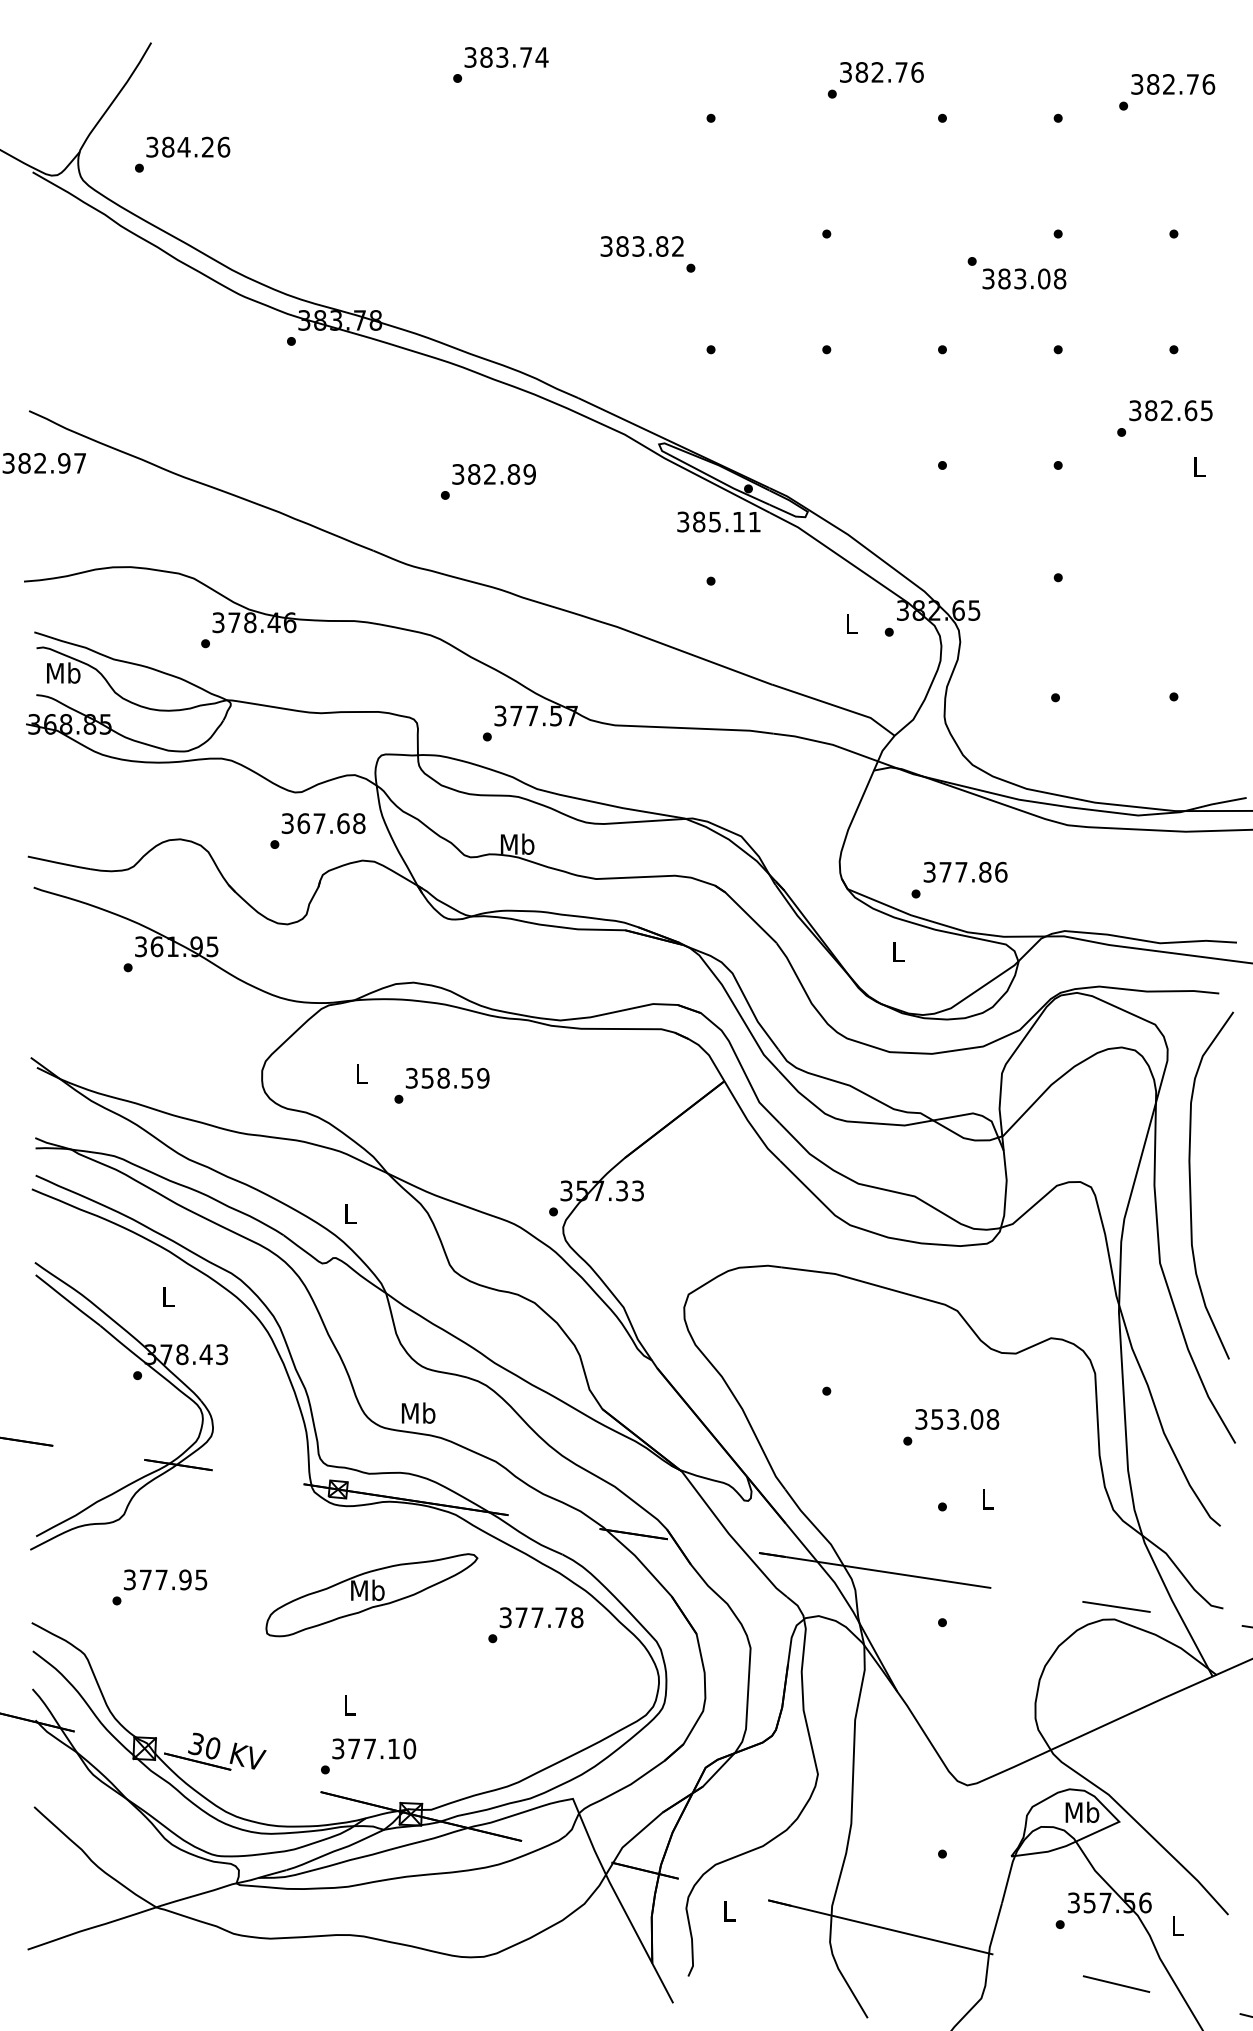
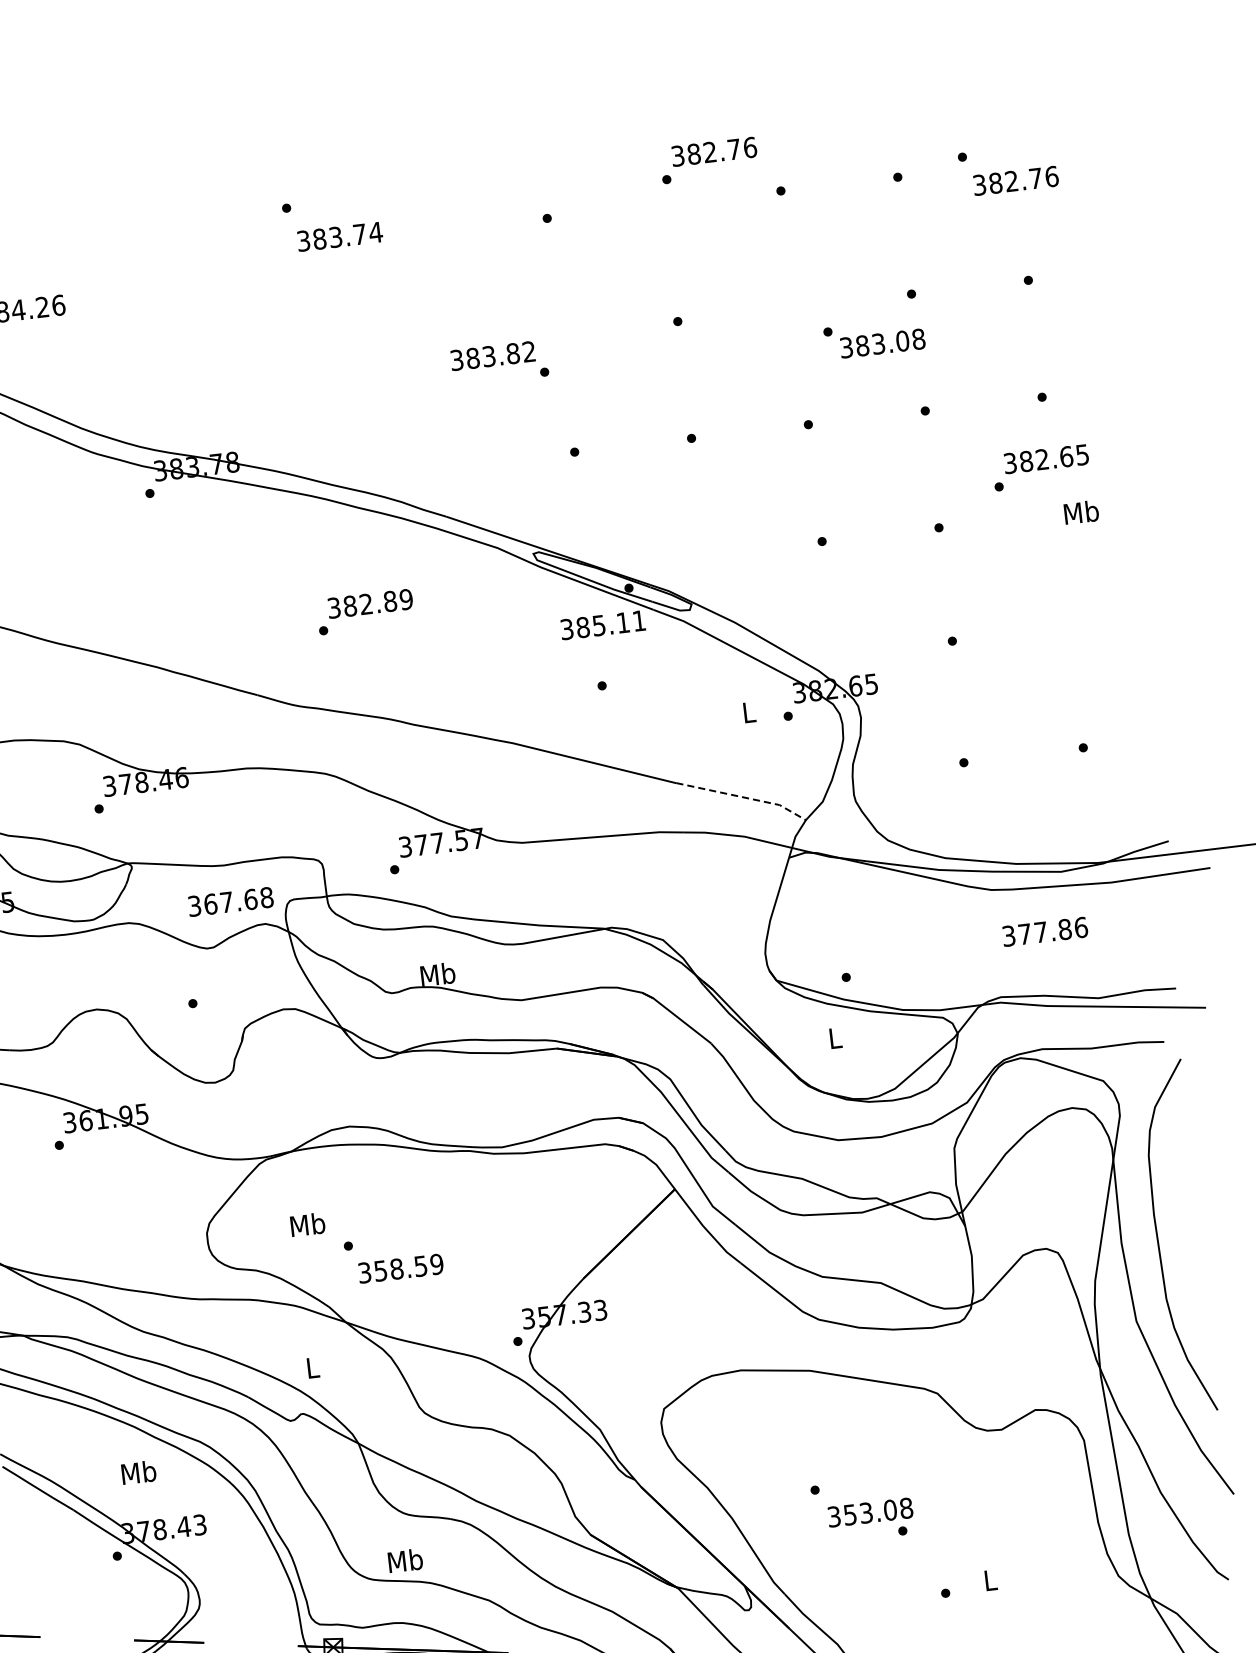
text: (506, 57) -> (339, 236), moved
text: (1173, 84) -> (1016, 180), moved
text: (1198, 466) -> (1080, 512), L -> Mb
line: (836, 706) -> (743, 797), solid -> dashed
text: (323, 823) -> (230, 901), moved
text: (965, 871) -> (1045, 931), moved
text: (361, 1073) -> (307, 1224), L -> Mb
text: (447, 1077) -> (400, 1267), moved
text: (168, 1296) -> (139, 1472), L -> Mb
text: (957, 1419) -> (870, 1512), moved

